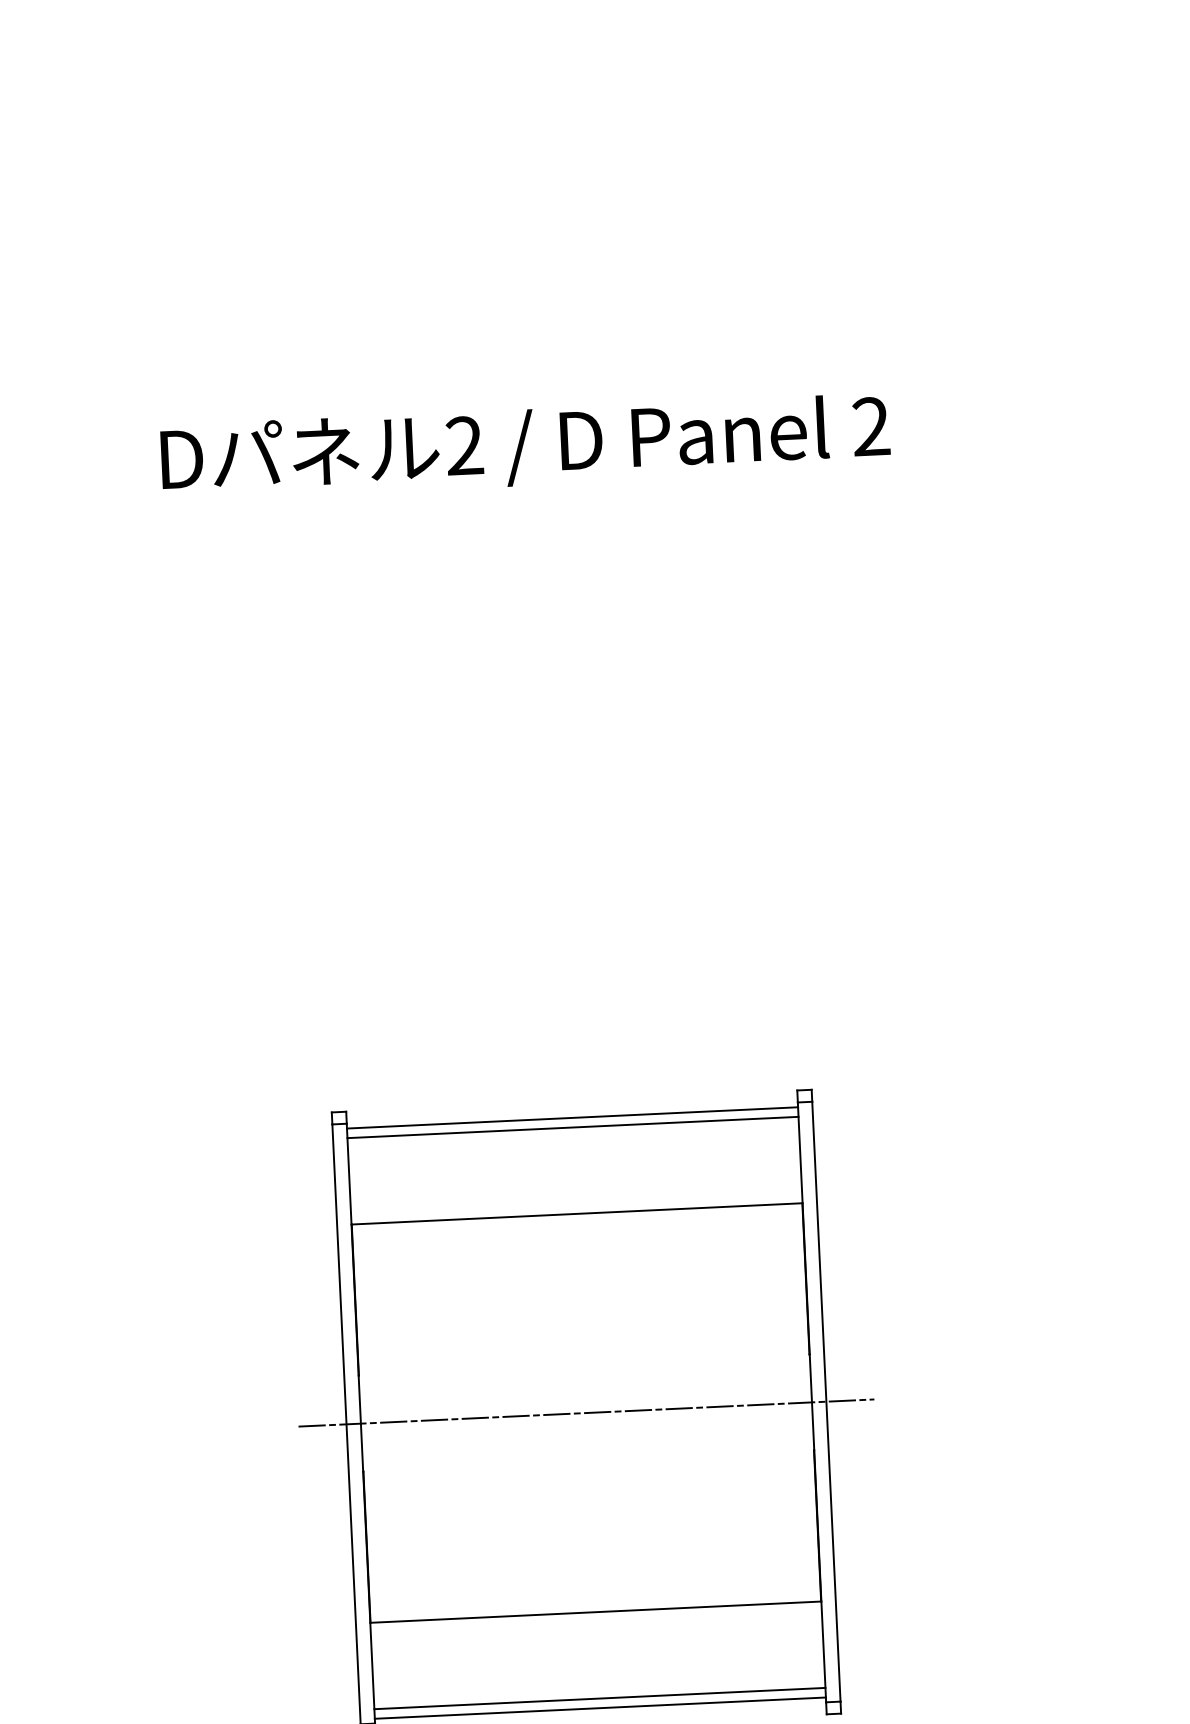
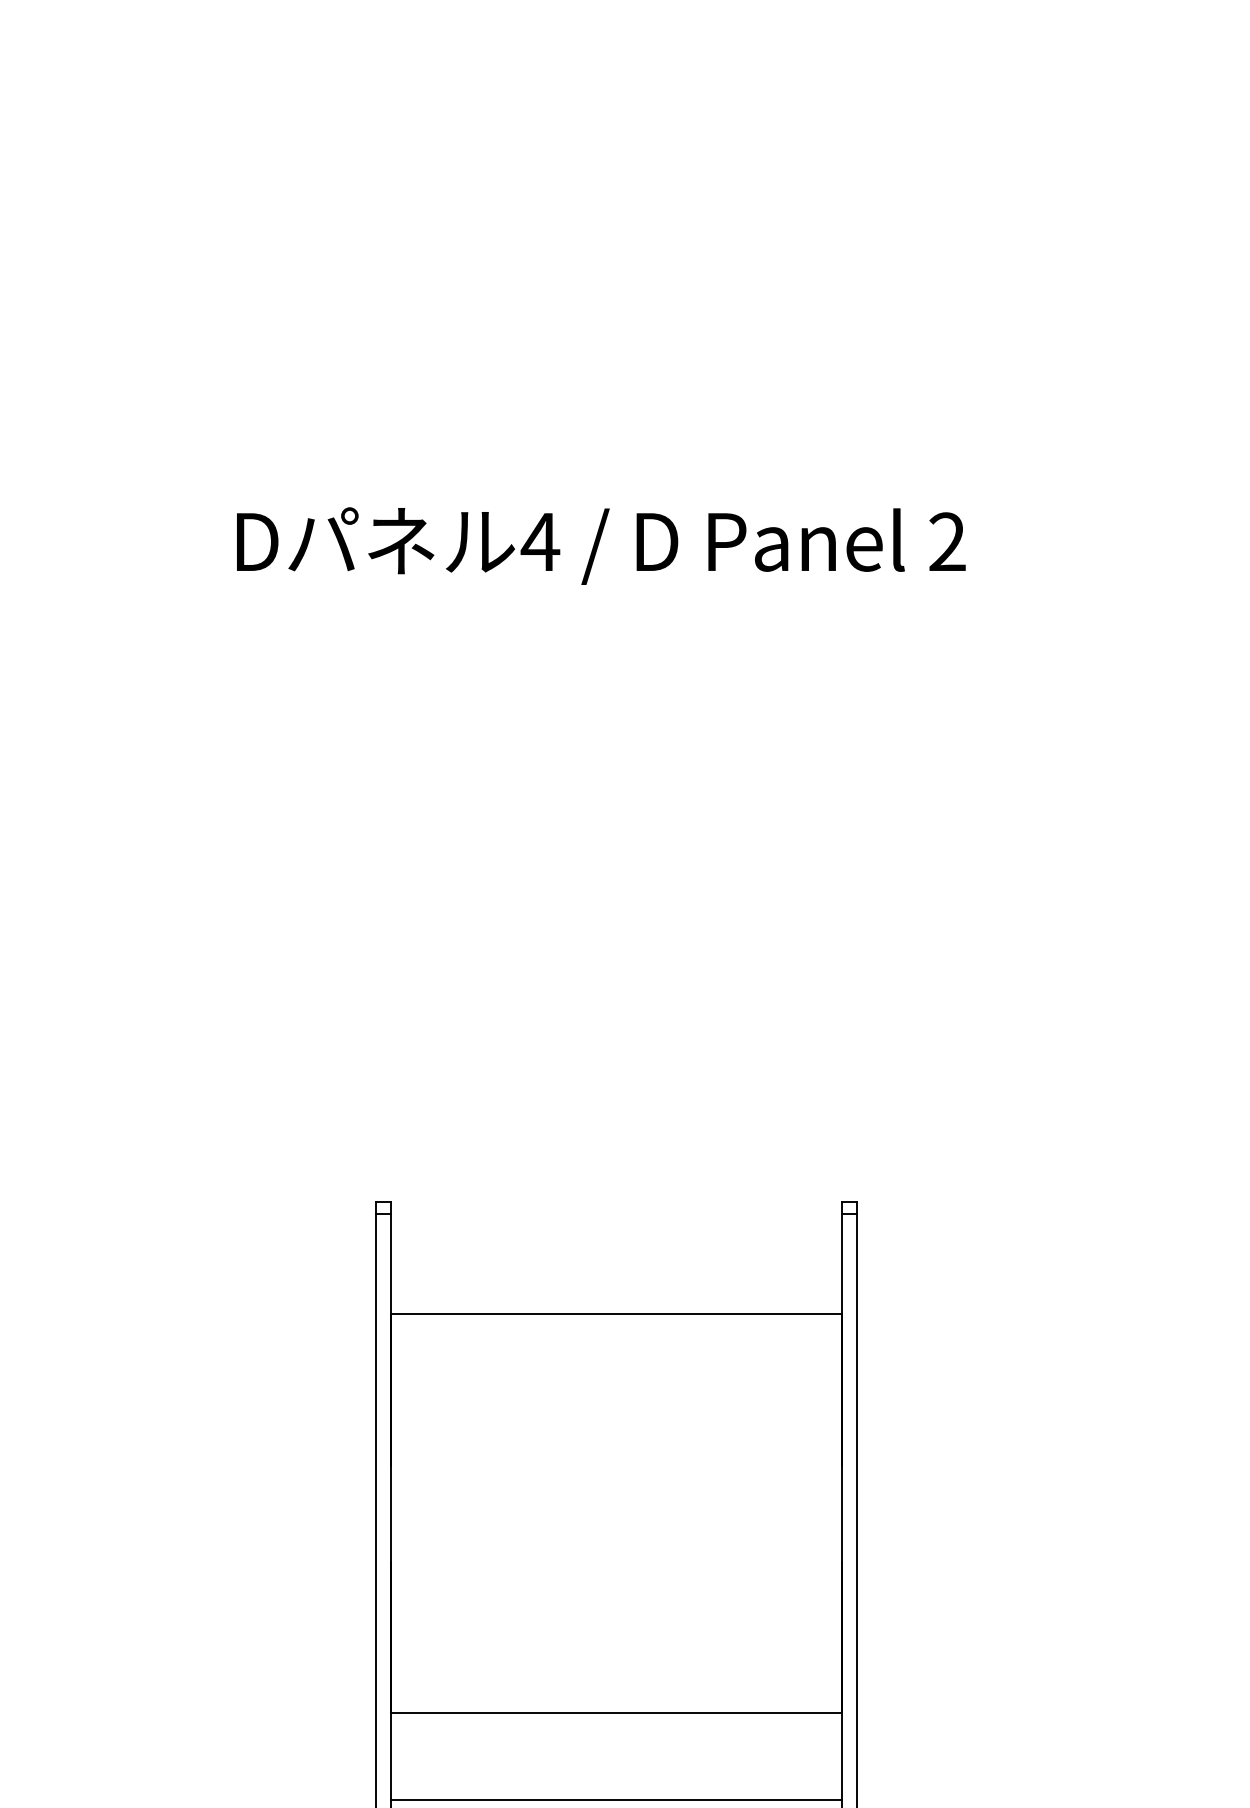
text: (464, 445) -> (540, 541), 2 -> 4
line: (572, 1118) -> (616, 1218), removed
line: (572, 1127) -> (616, 1227), removed
line: (586, 1412) -> (616, 1513), removed

